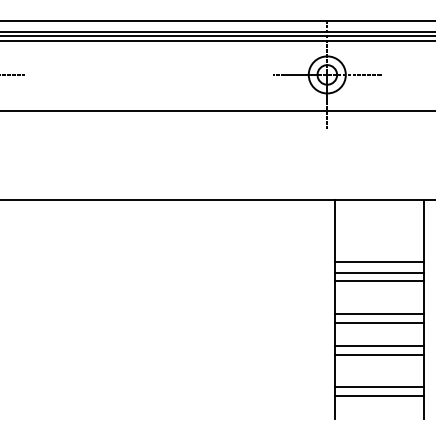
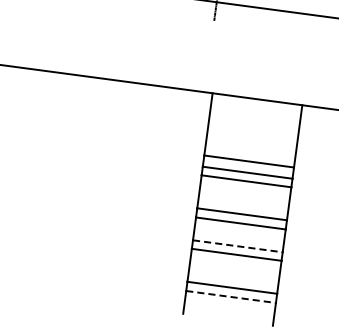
line: (379, 346) -> (237, 246), solid -> dashed
line: (379, 396) -> (230, 297), solid -> dashed

